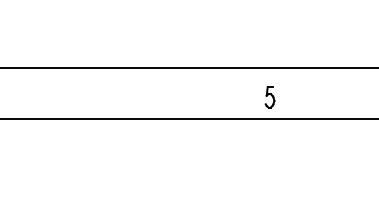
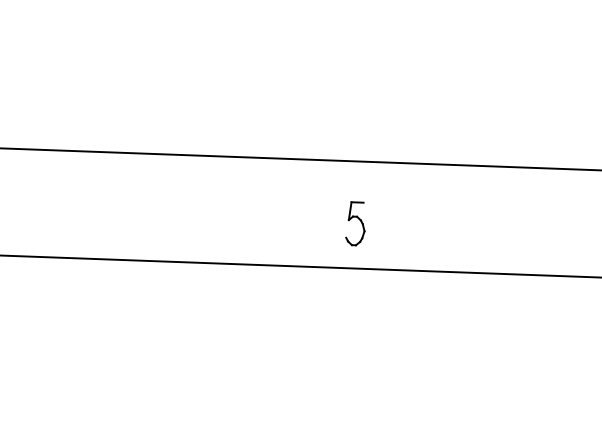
part: (269, 97) -> (354, 223), moved

